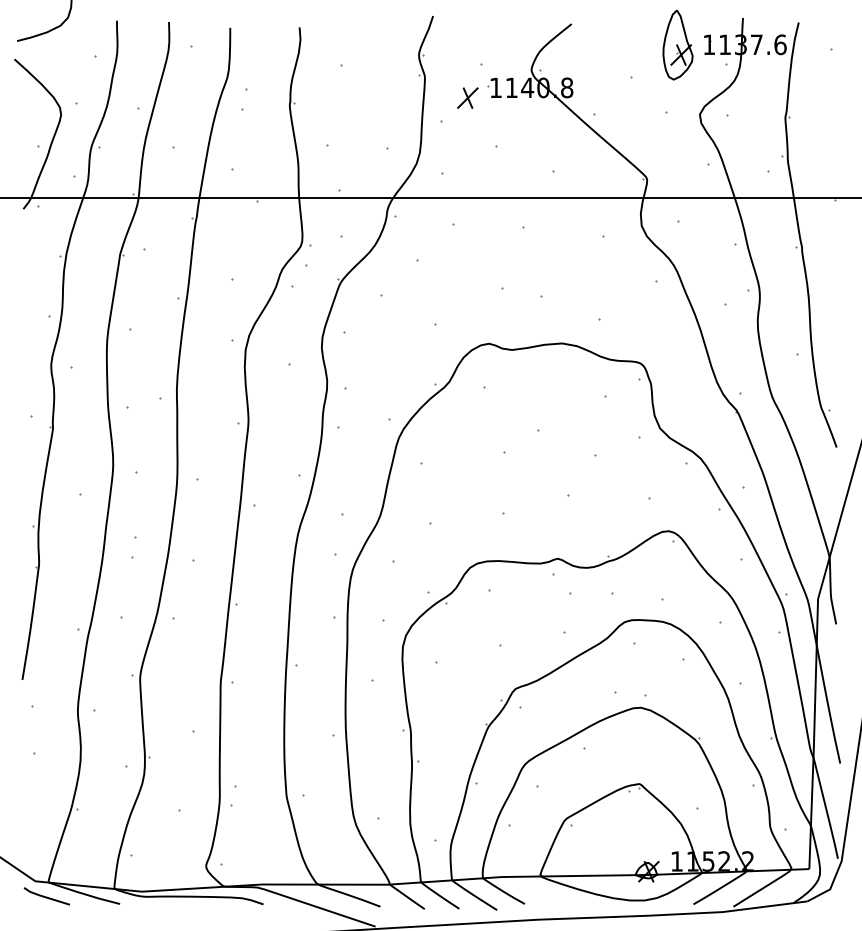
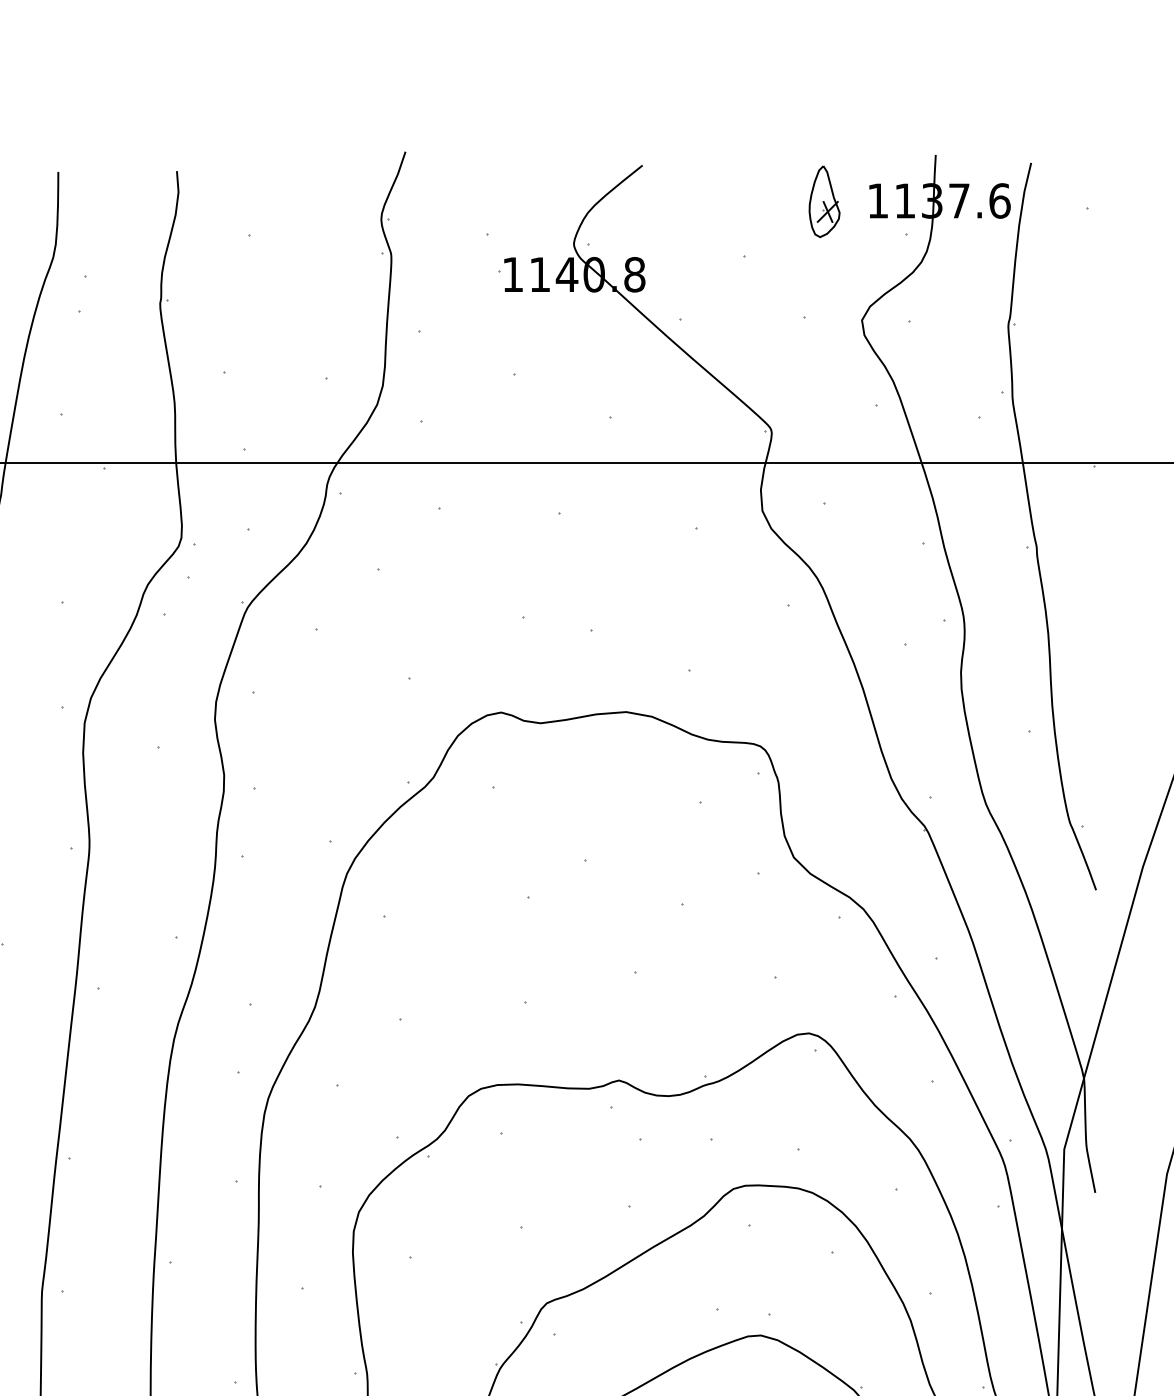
part: (677, 45) -> (823, 202), size x0.6
part: (467, 97) -> (464, 291), removed

